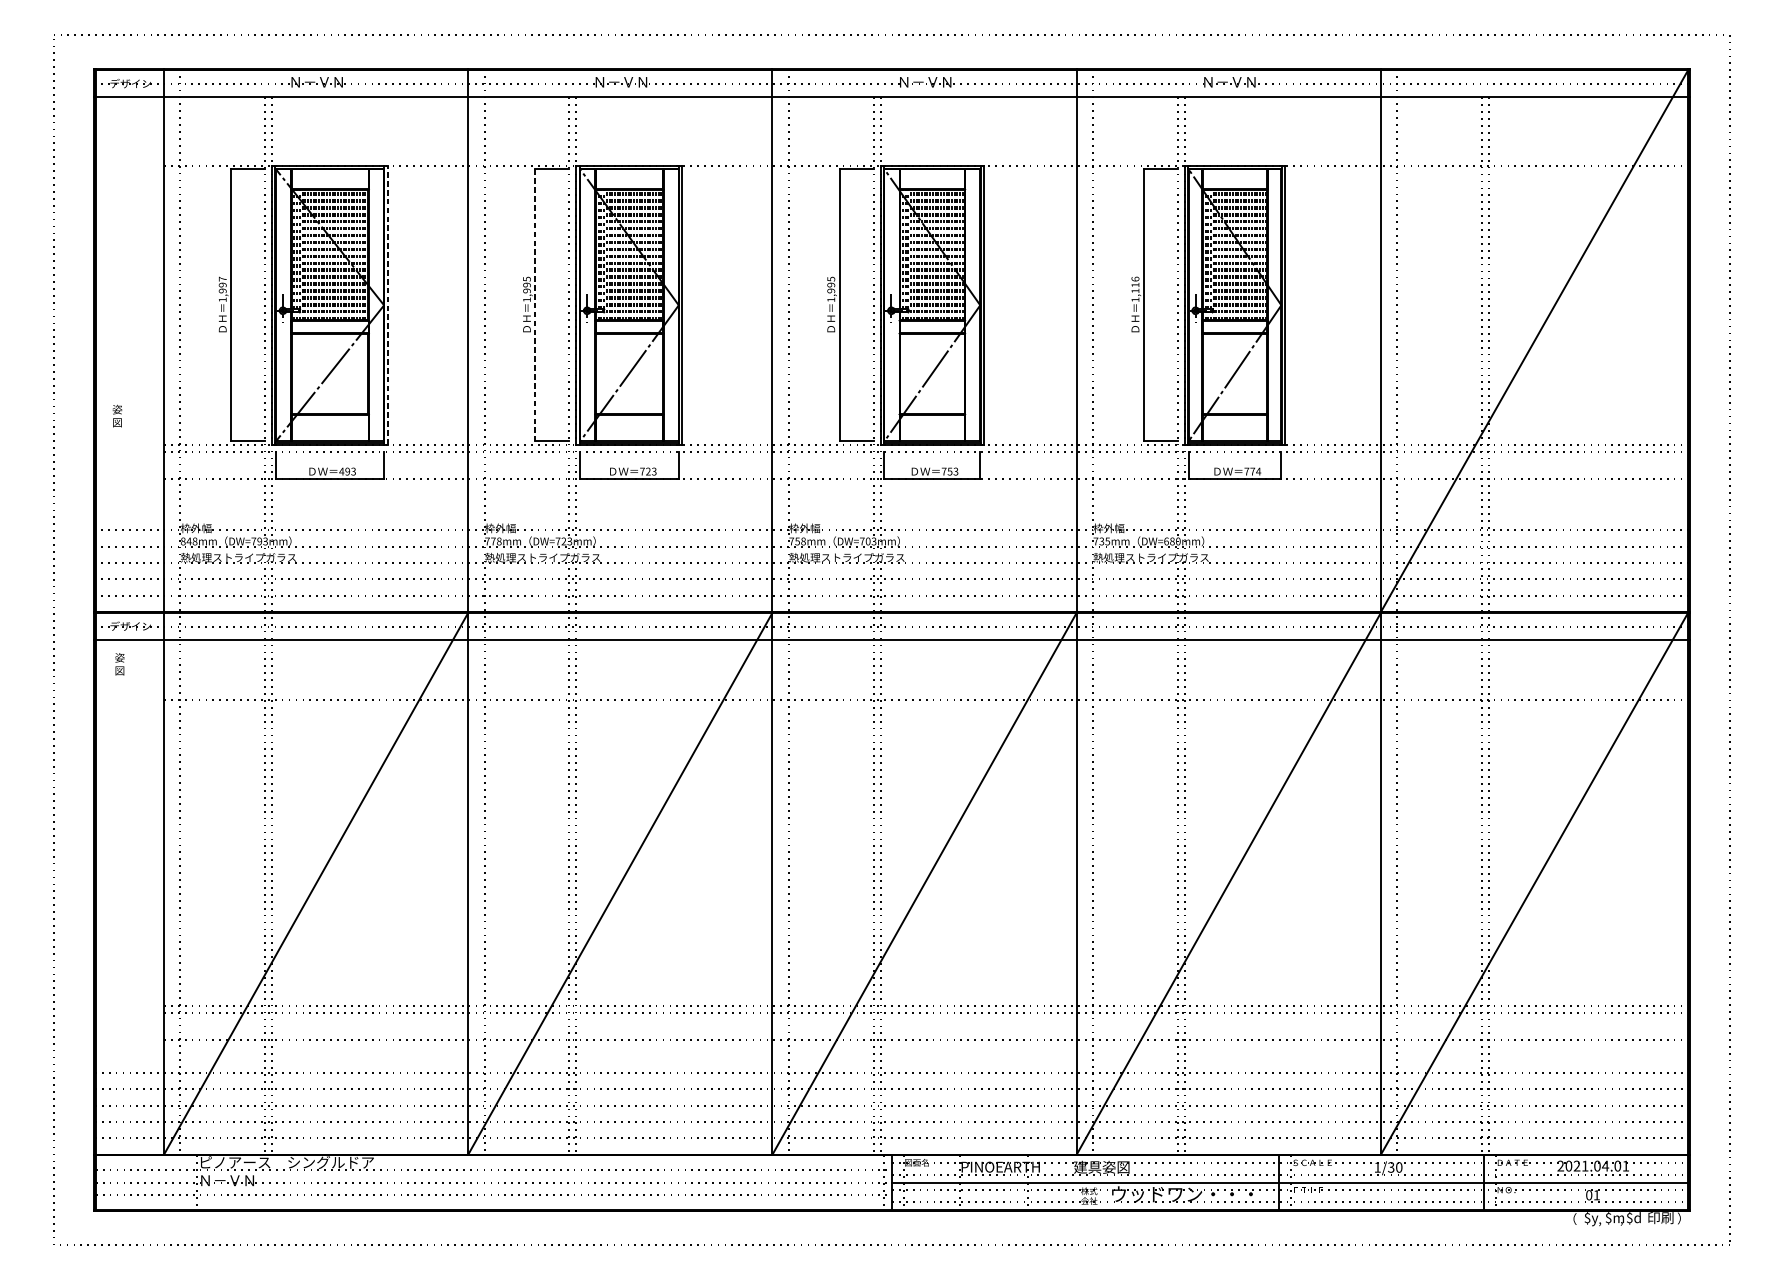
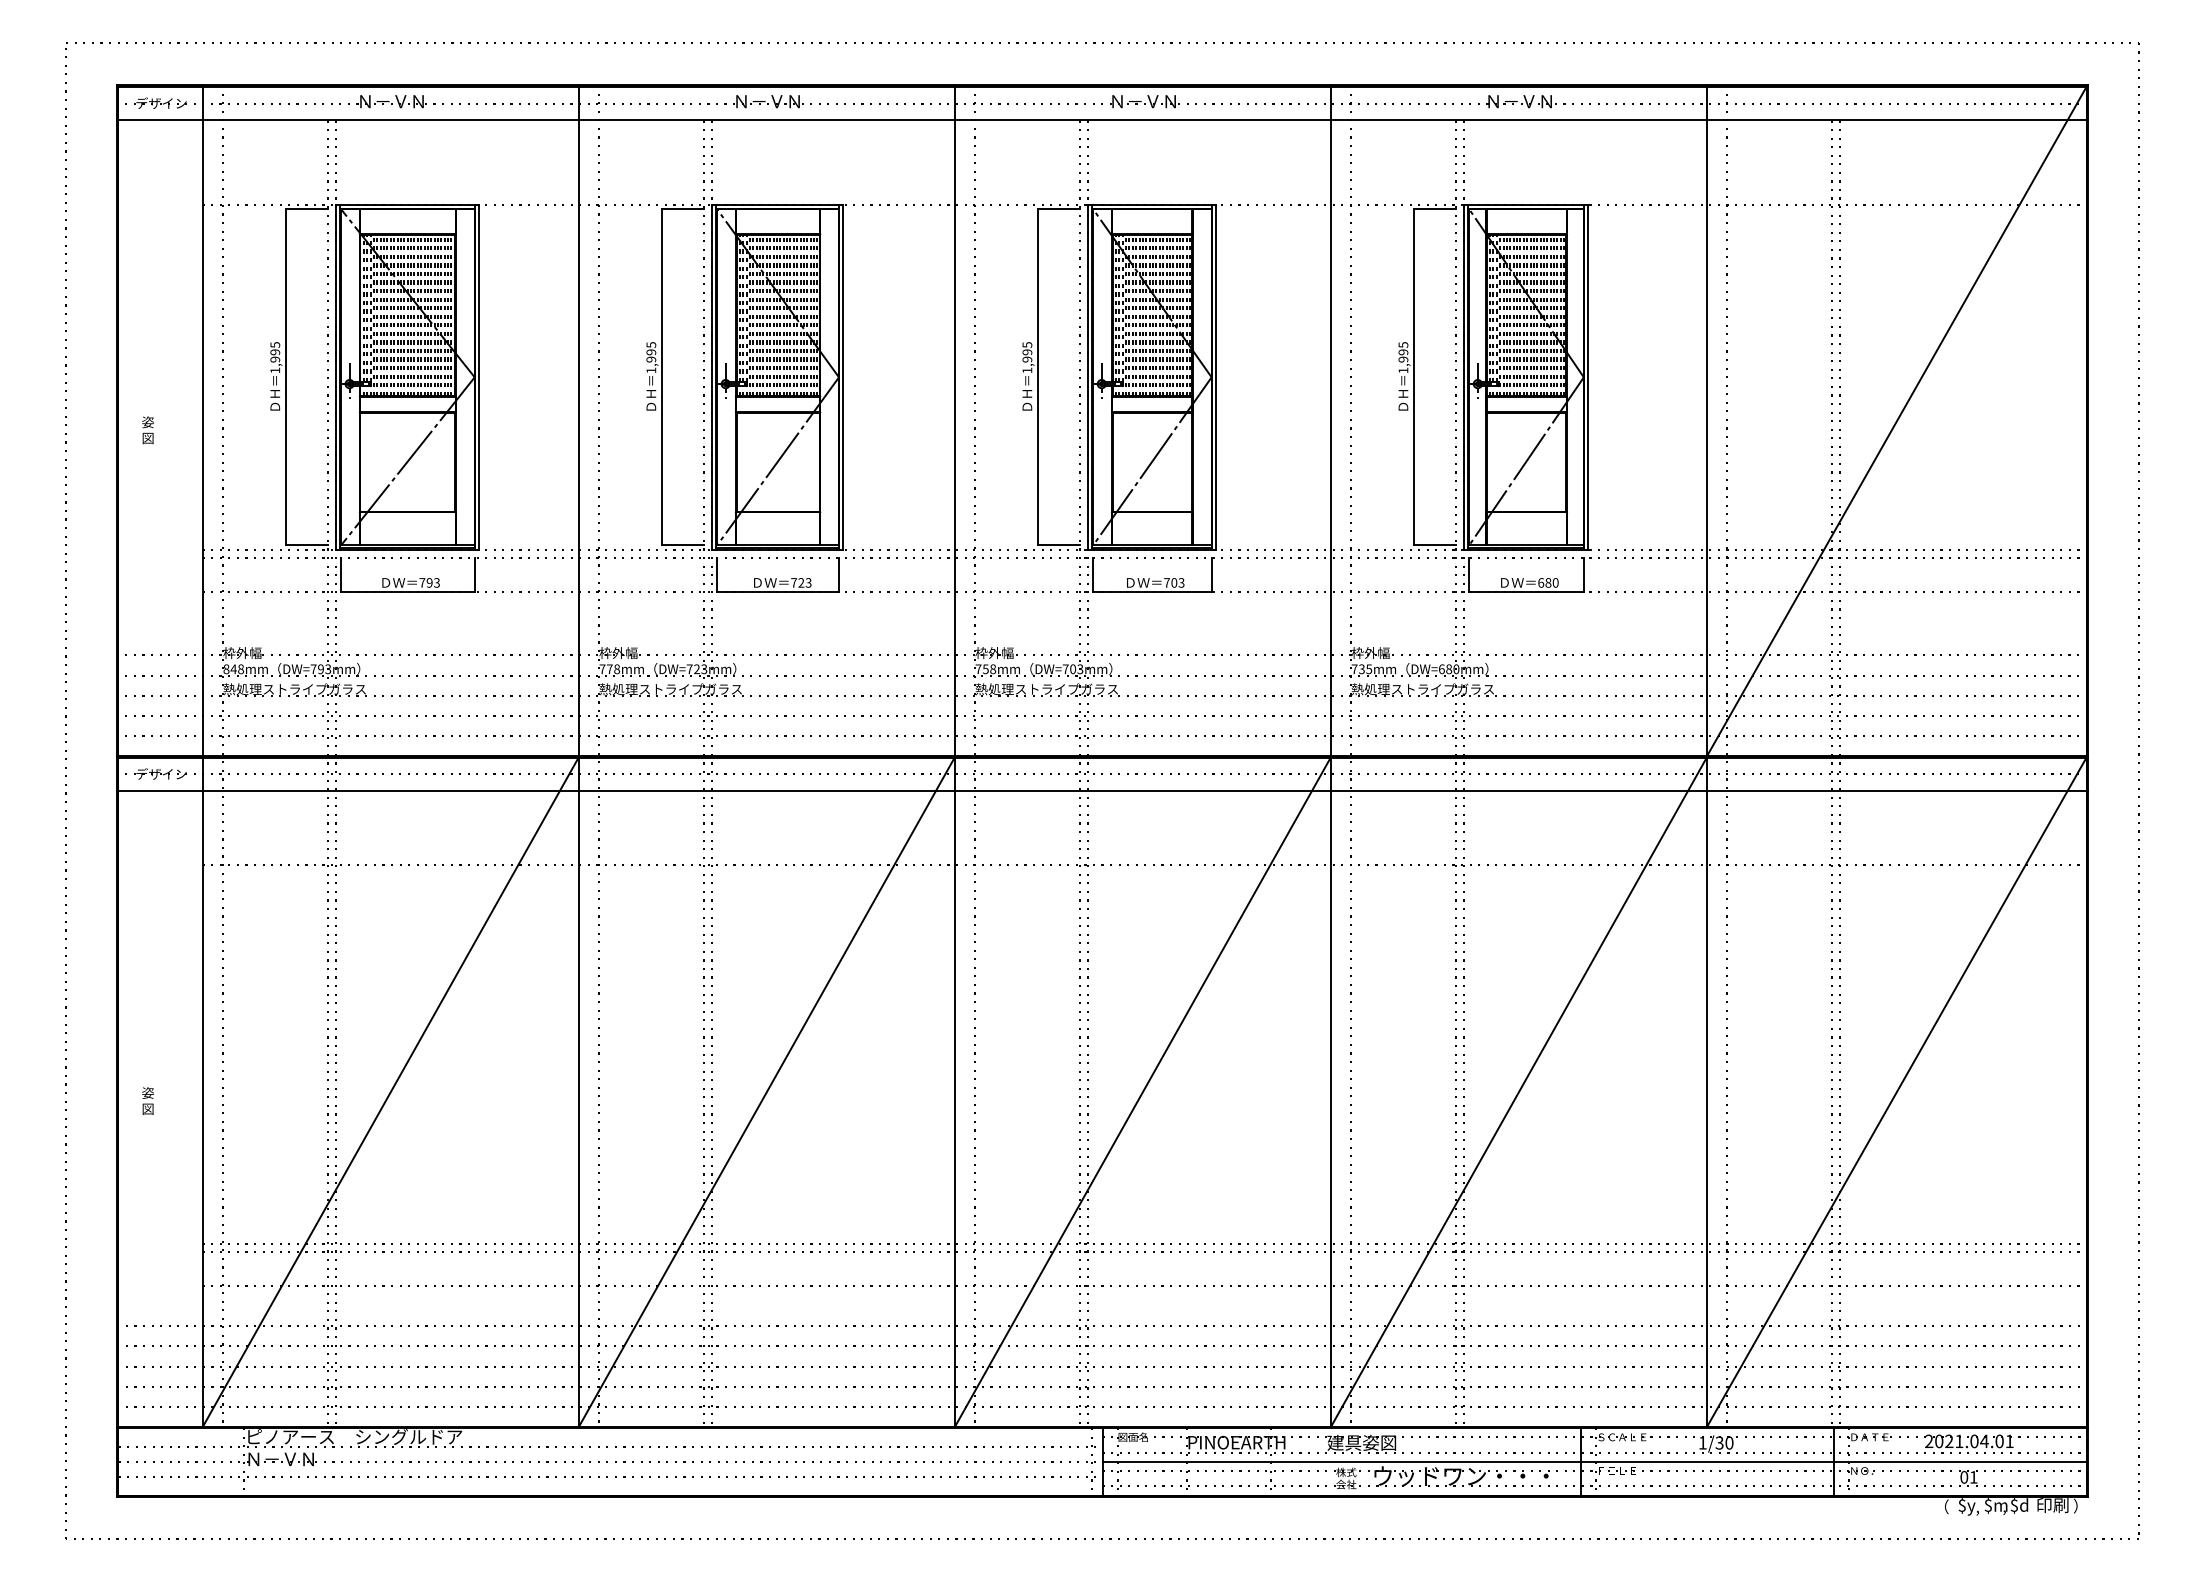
text: (222, 278) -> (275, 344), 1,997 -> 1,995
text: (1135, 285) -> (1403, 352), 1,116 -> 1,995
line: (387, 304) -> (479, 376), dashed -> solid
line: (535, 305) -> (661, 377), dashed -> solid
text: (116, 416) -> (147, 430), moved
text: (341, 471) -> (422, 582), 493 -> 793
text: (950, 471) -> (1174, 582), 753 -> 703
text: (1252, 471) -> (1548, 582), 774 -> 680
text: (119, 663) -> (147, 1100), moved

